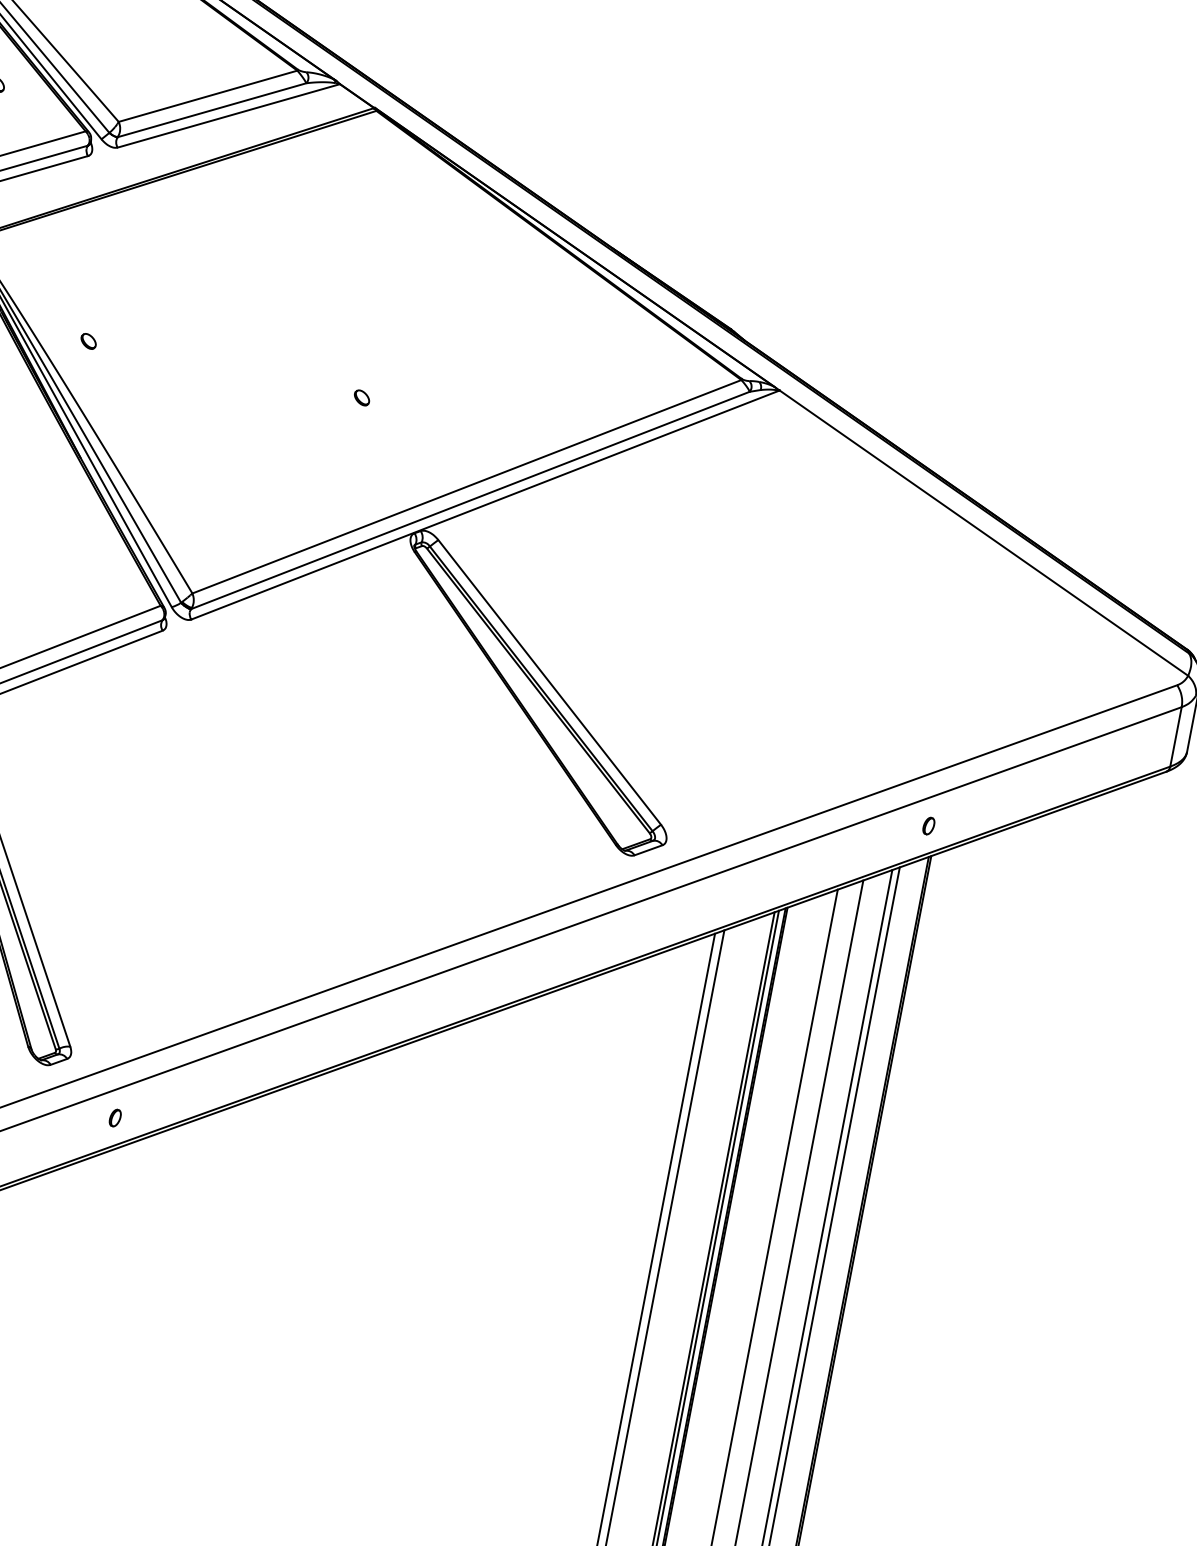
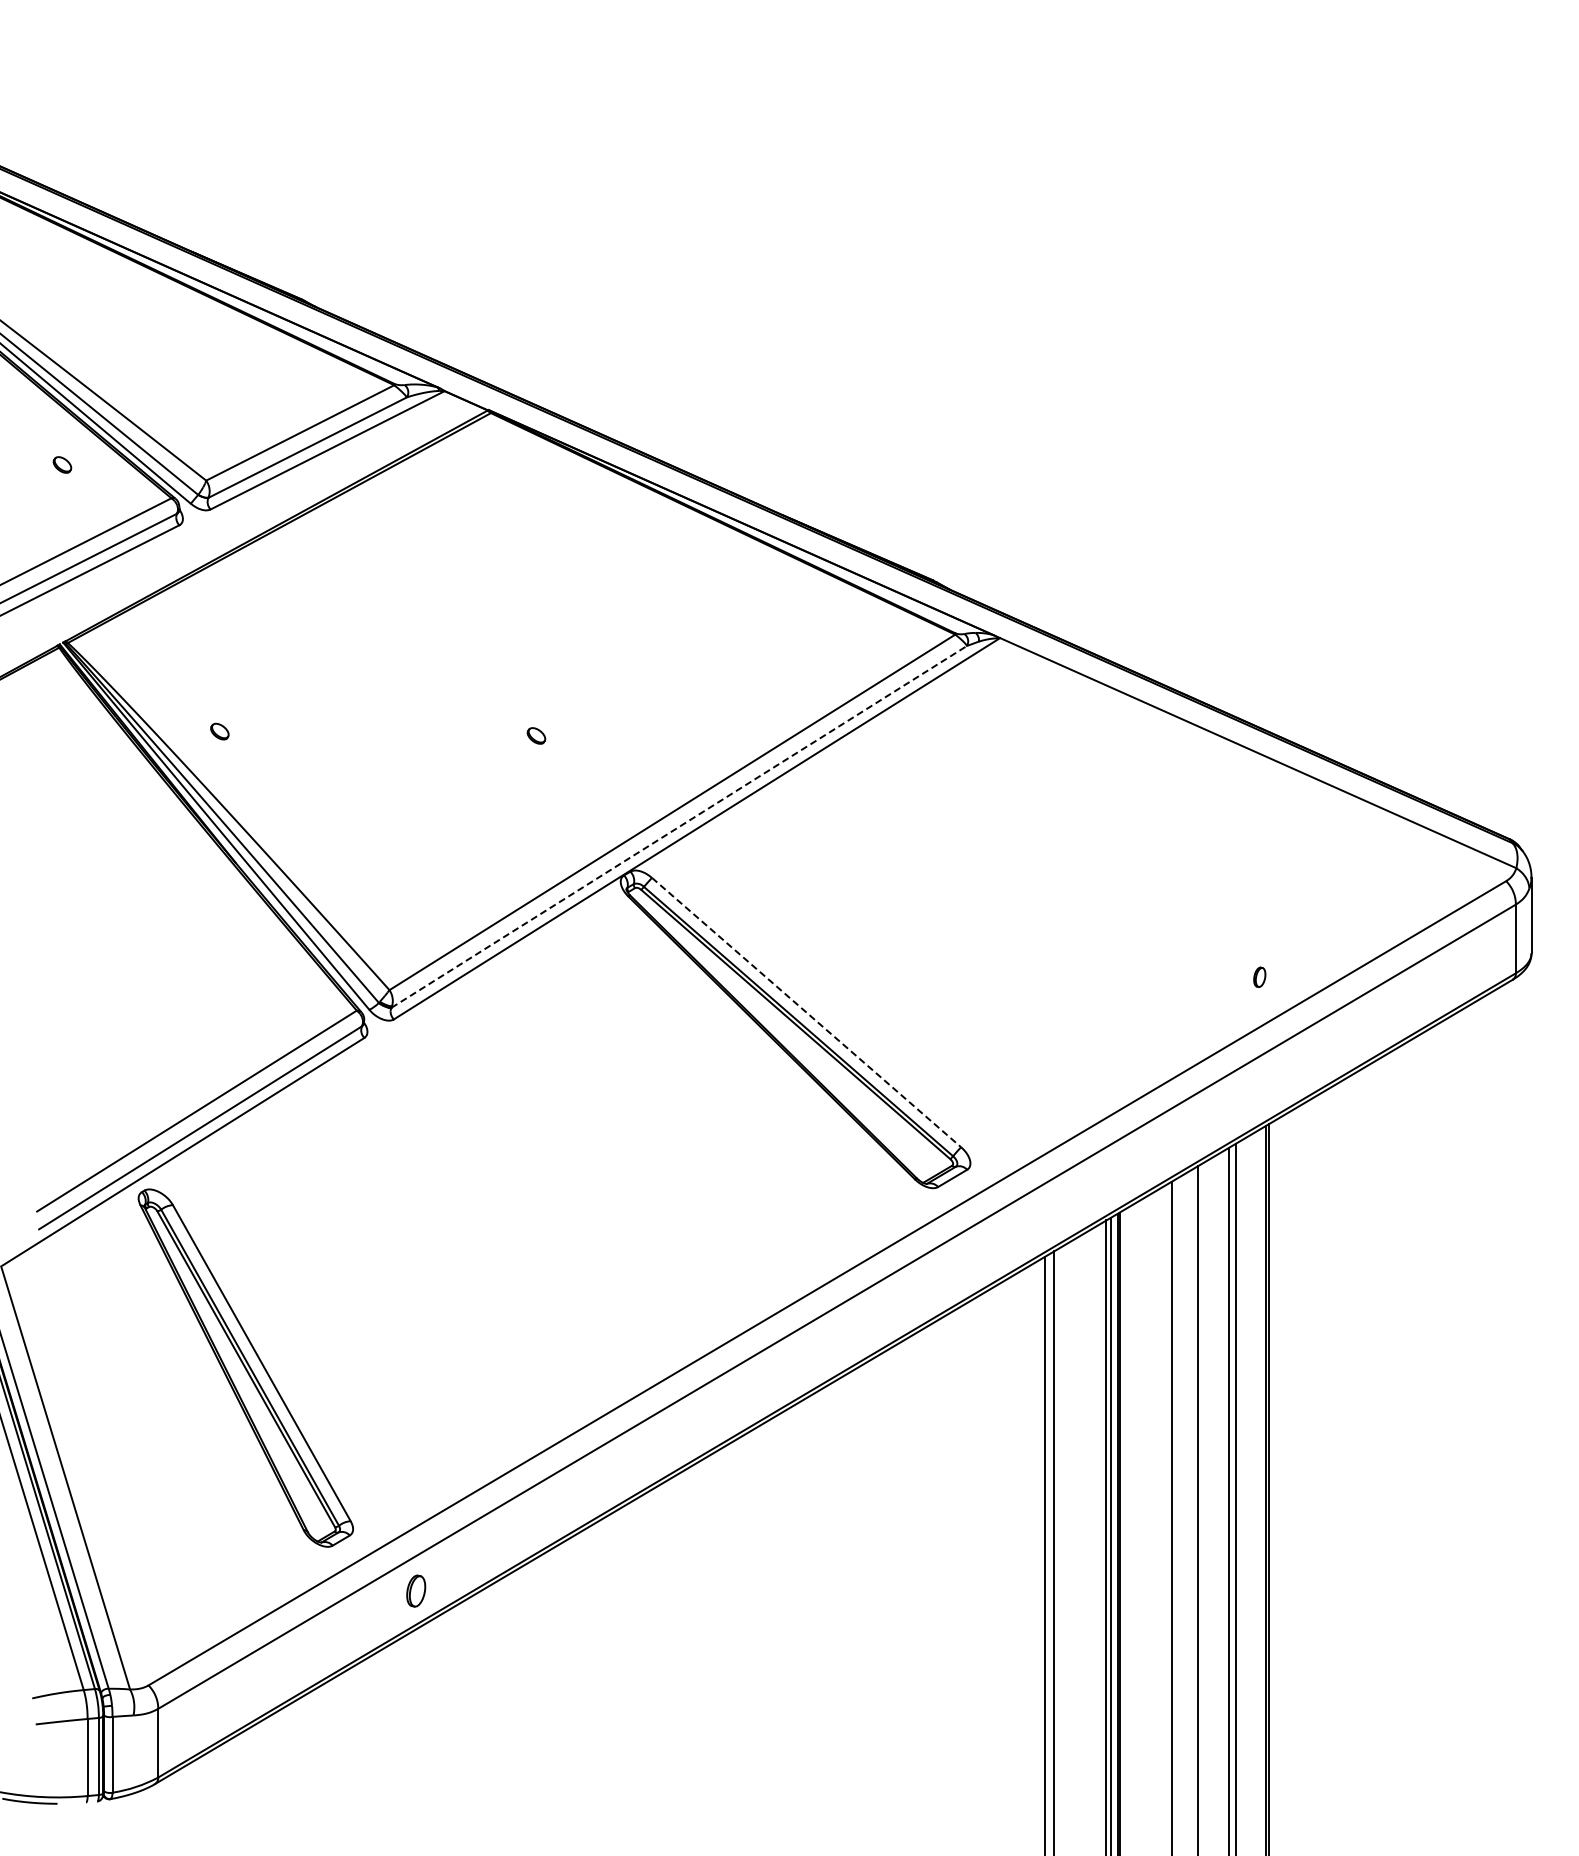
line: (470, 500) -> (679, 826), solid -> dashed
line: (549, 682) -> (806, 1012), solid -> dashed
part: (928, 825) -> (1259, 976), moved
part: (114, 1117) -> (415, 1590), size x1.6

